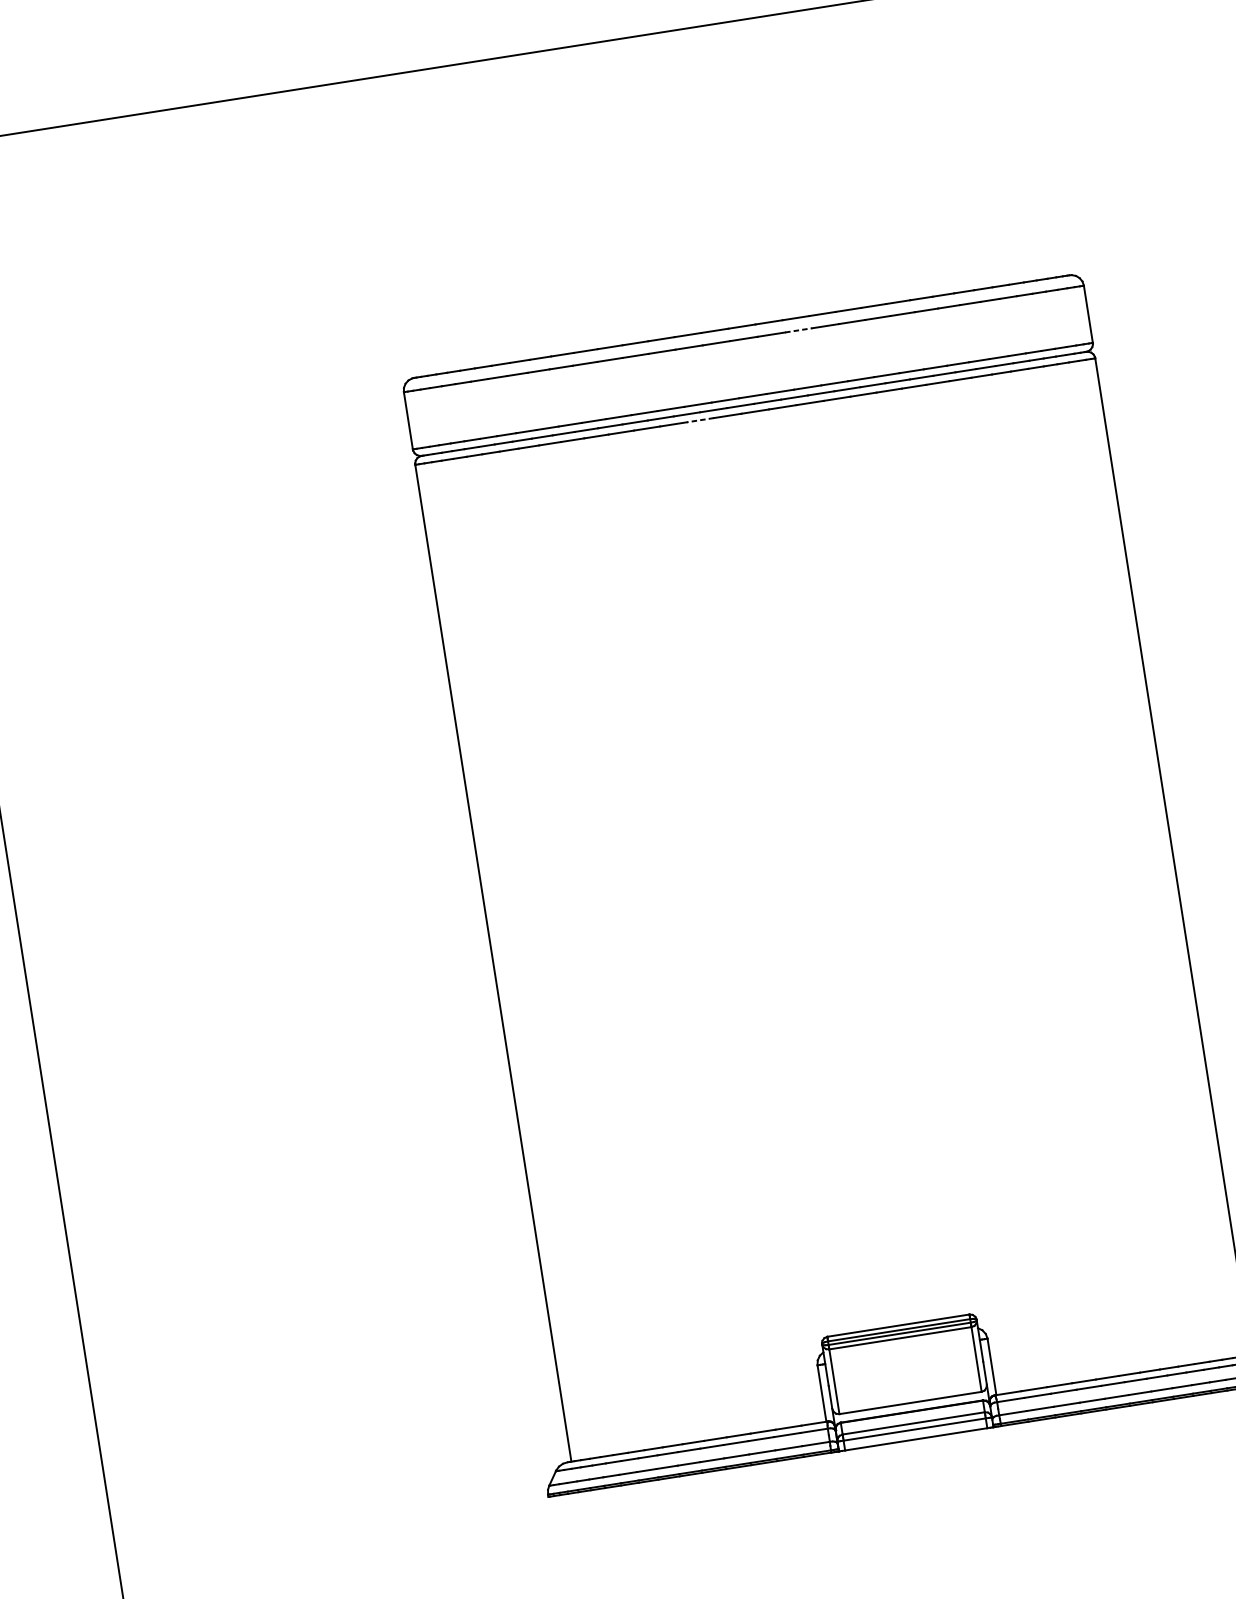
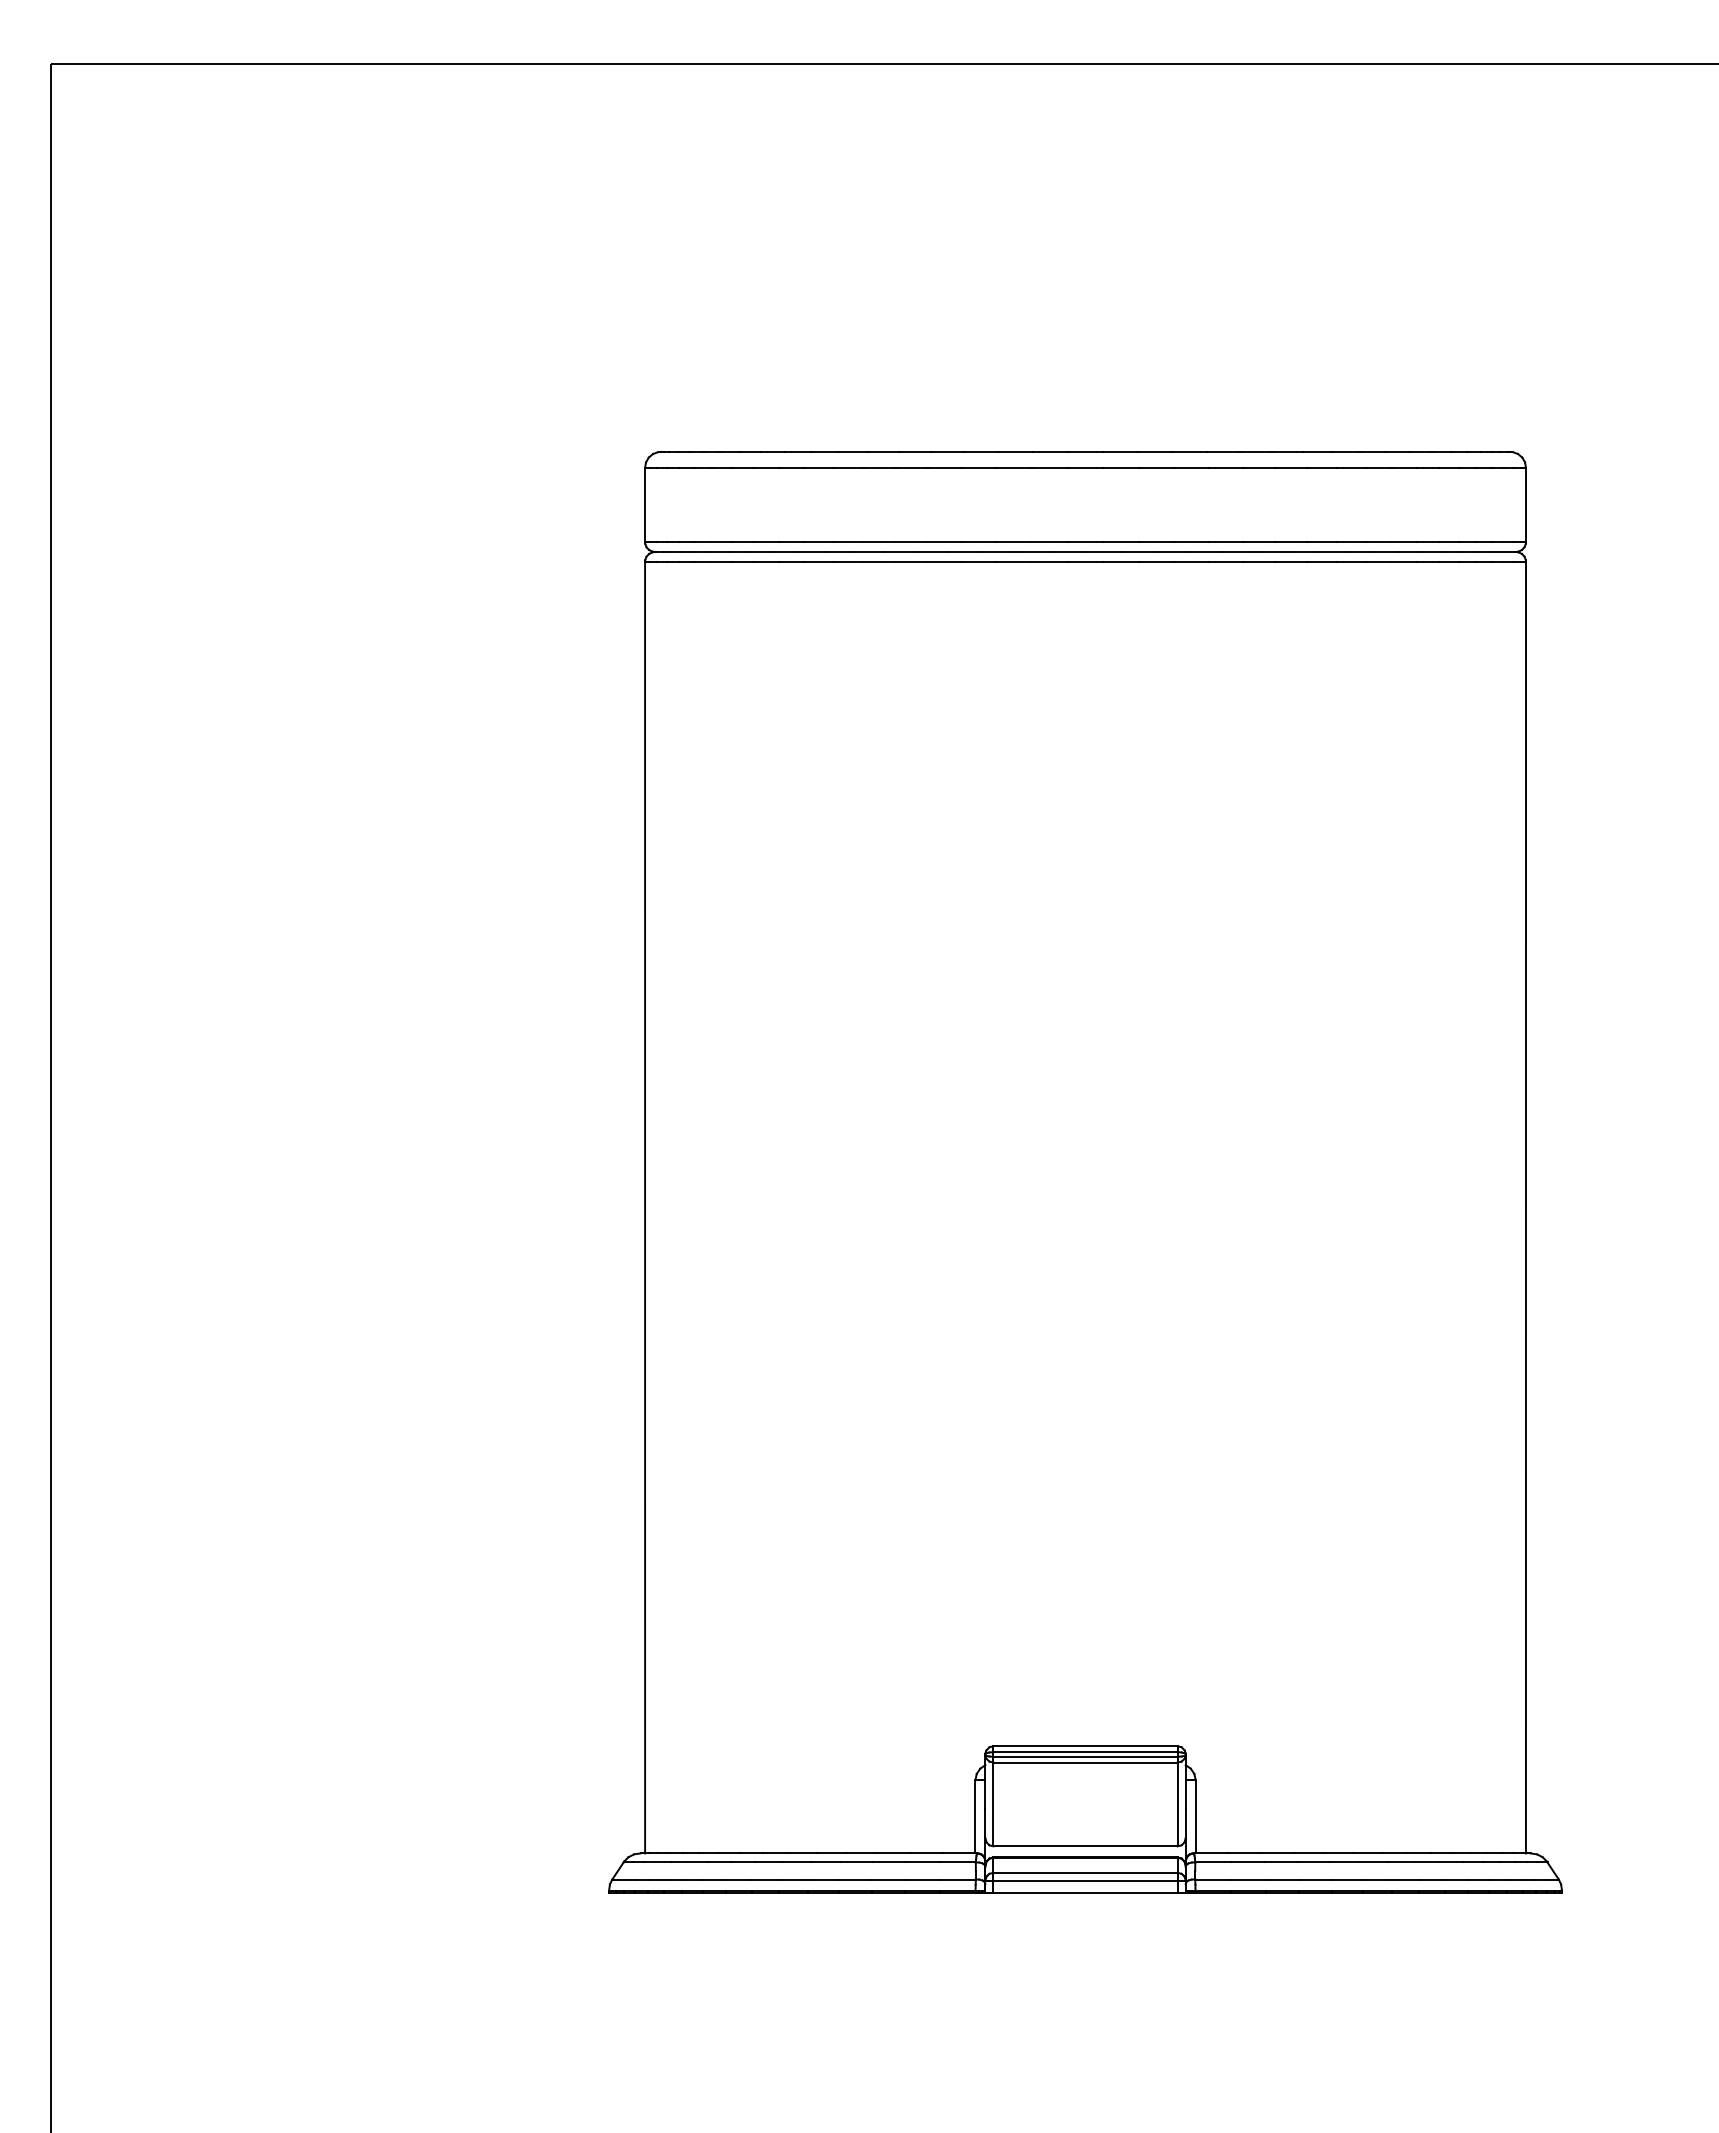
line: (798, 330) -> (1156, 467), dashed -> solid
line: (700, 420) -> (1014, 562), dashed -> solid

